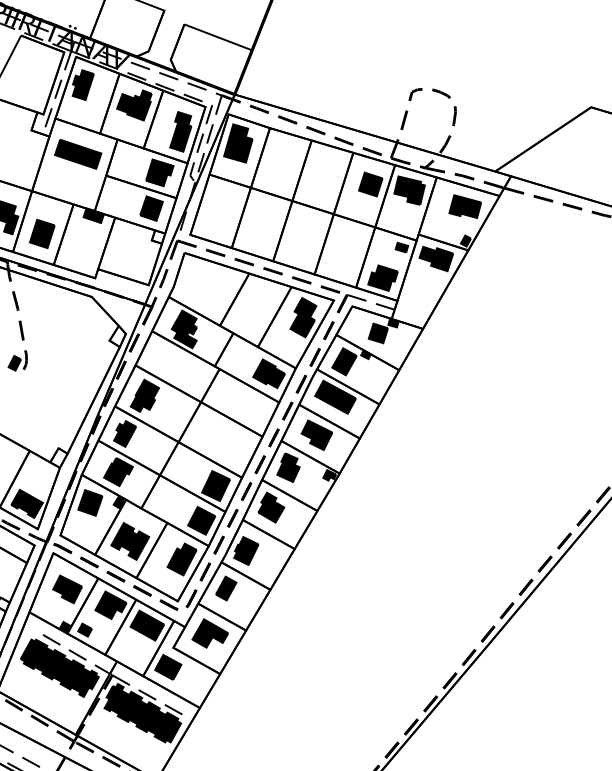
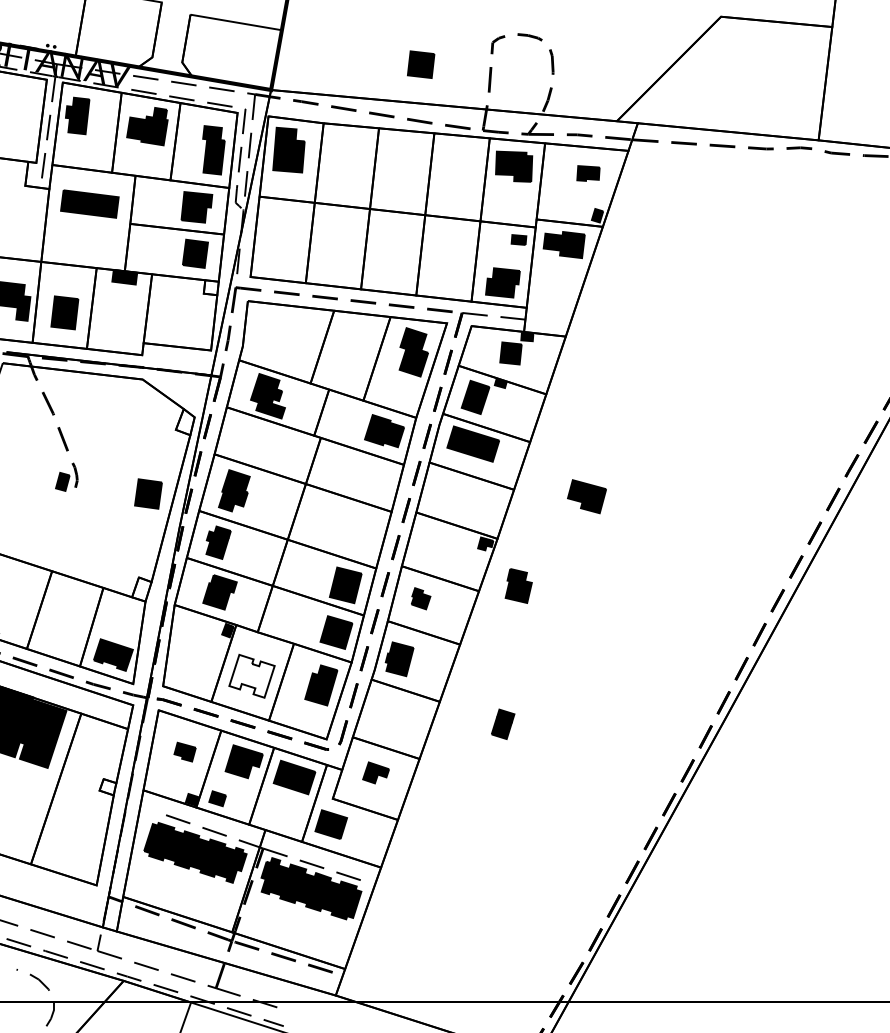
part: (371, 184) -> (421, 64), moved
part: (465, 207) -> (588, 173), size x0.6
part: (316, 435) -> (586, 496), moved
part: (289, 467) -> (518, 585), moved
part: (90, 502) -> (148, 493), moved
part: (271, 507) -> (420, 598), size x0.6
fill: (129, 540) -> (251, 675), removed
part: (226, 587) -> (503, 723), moved
part: (66, 588) -> (184, 751), size x0.6
part: (210, 634) -> (375, 772), size x0.6

